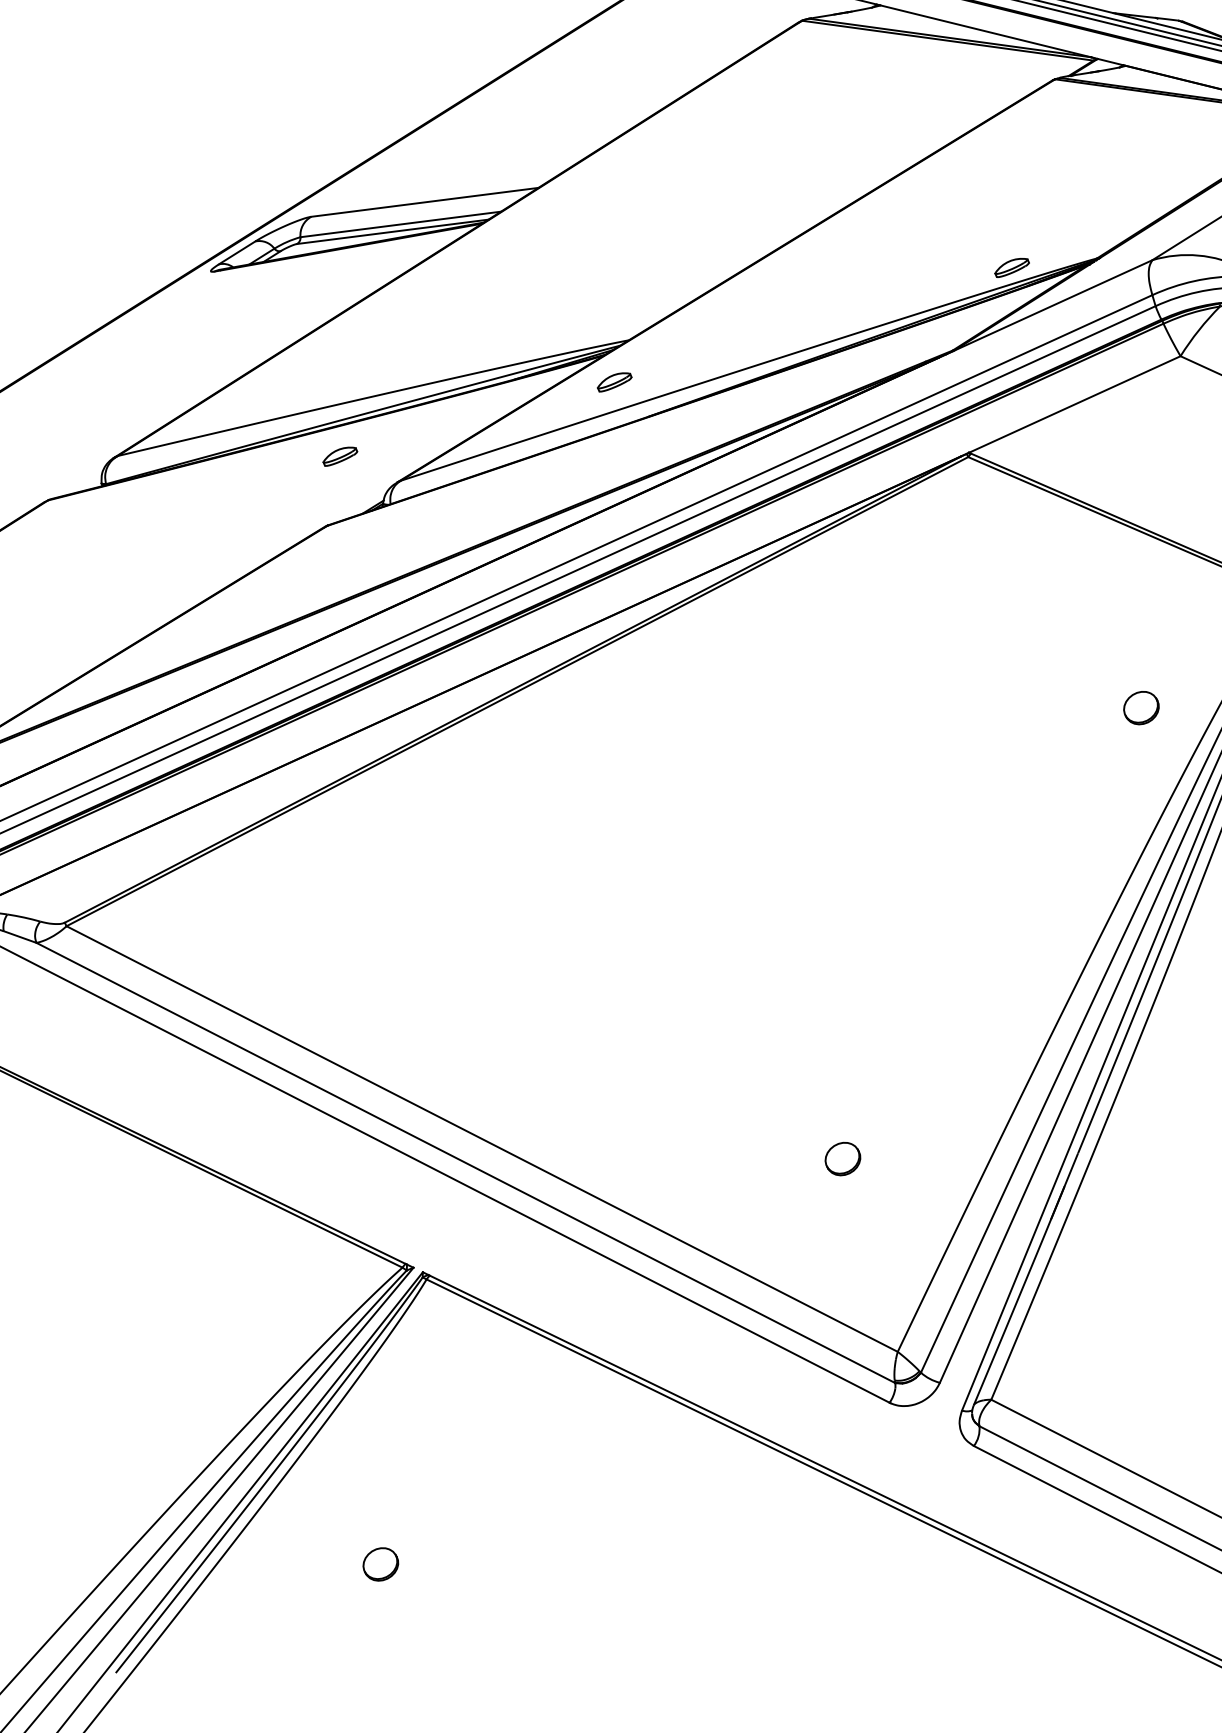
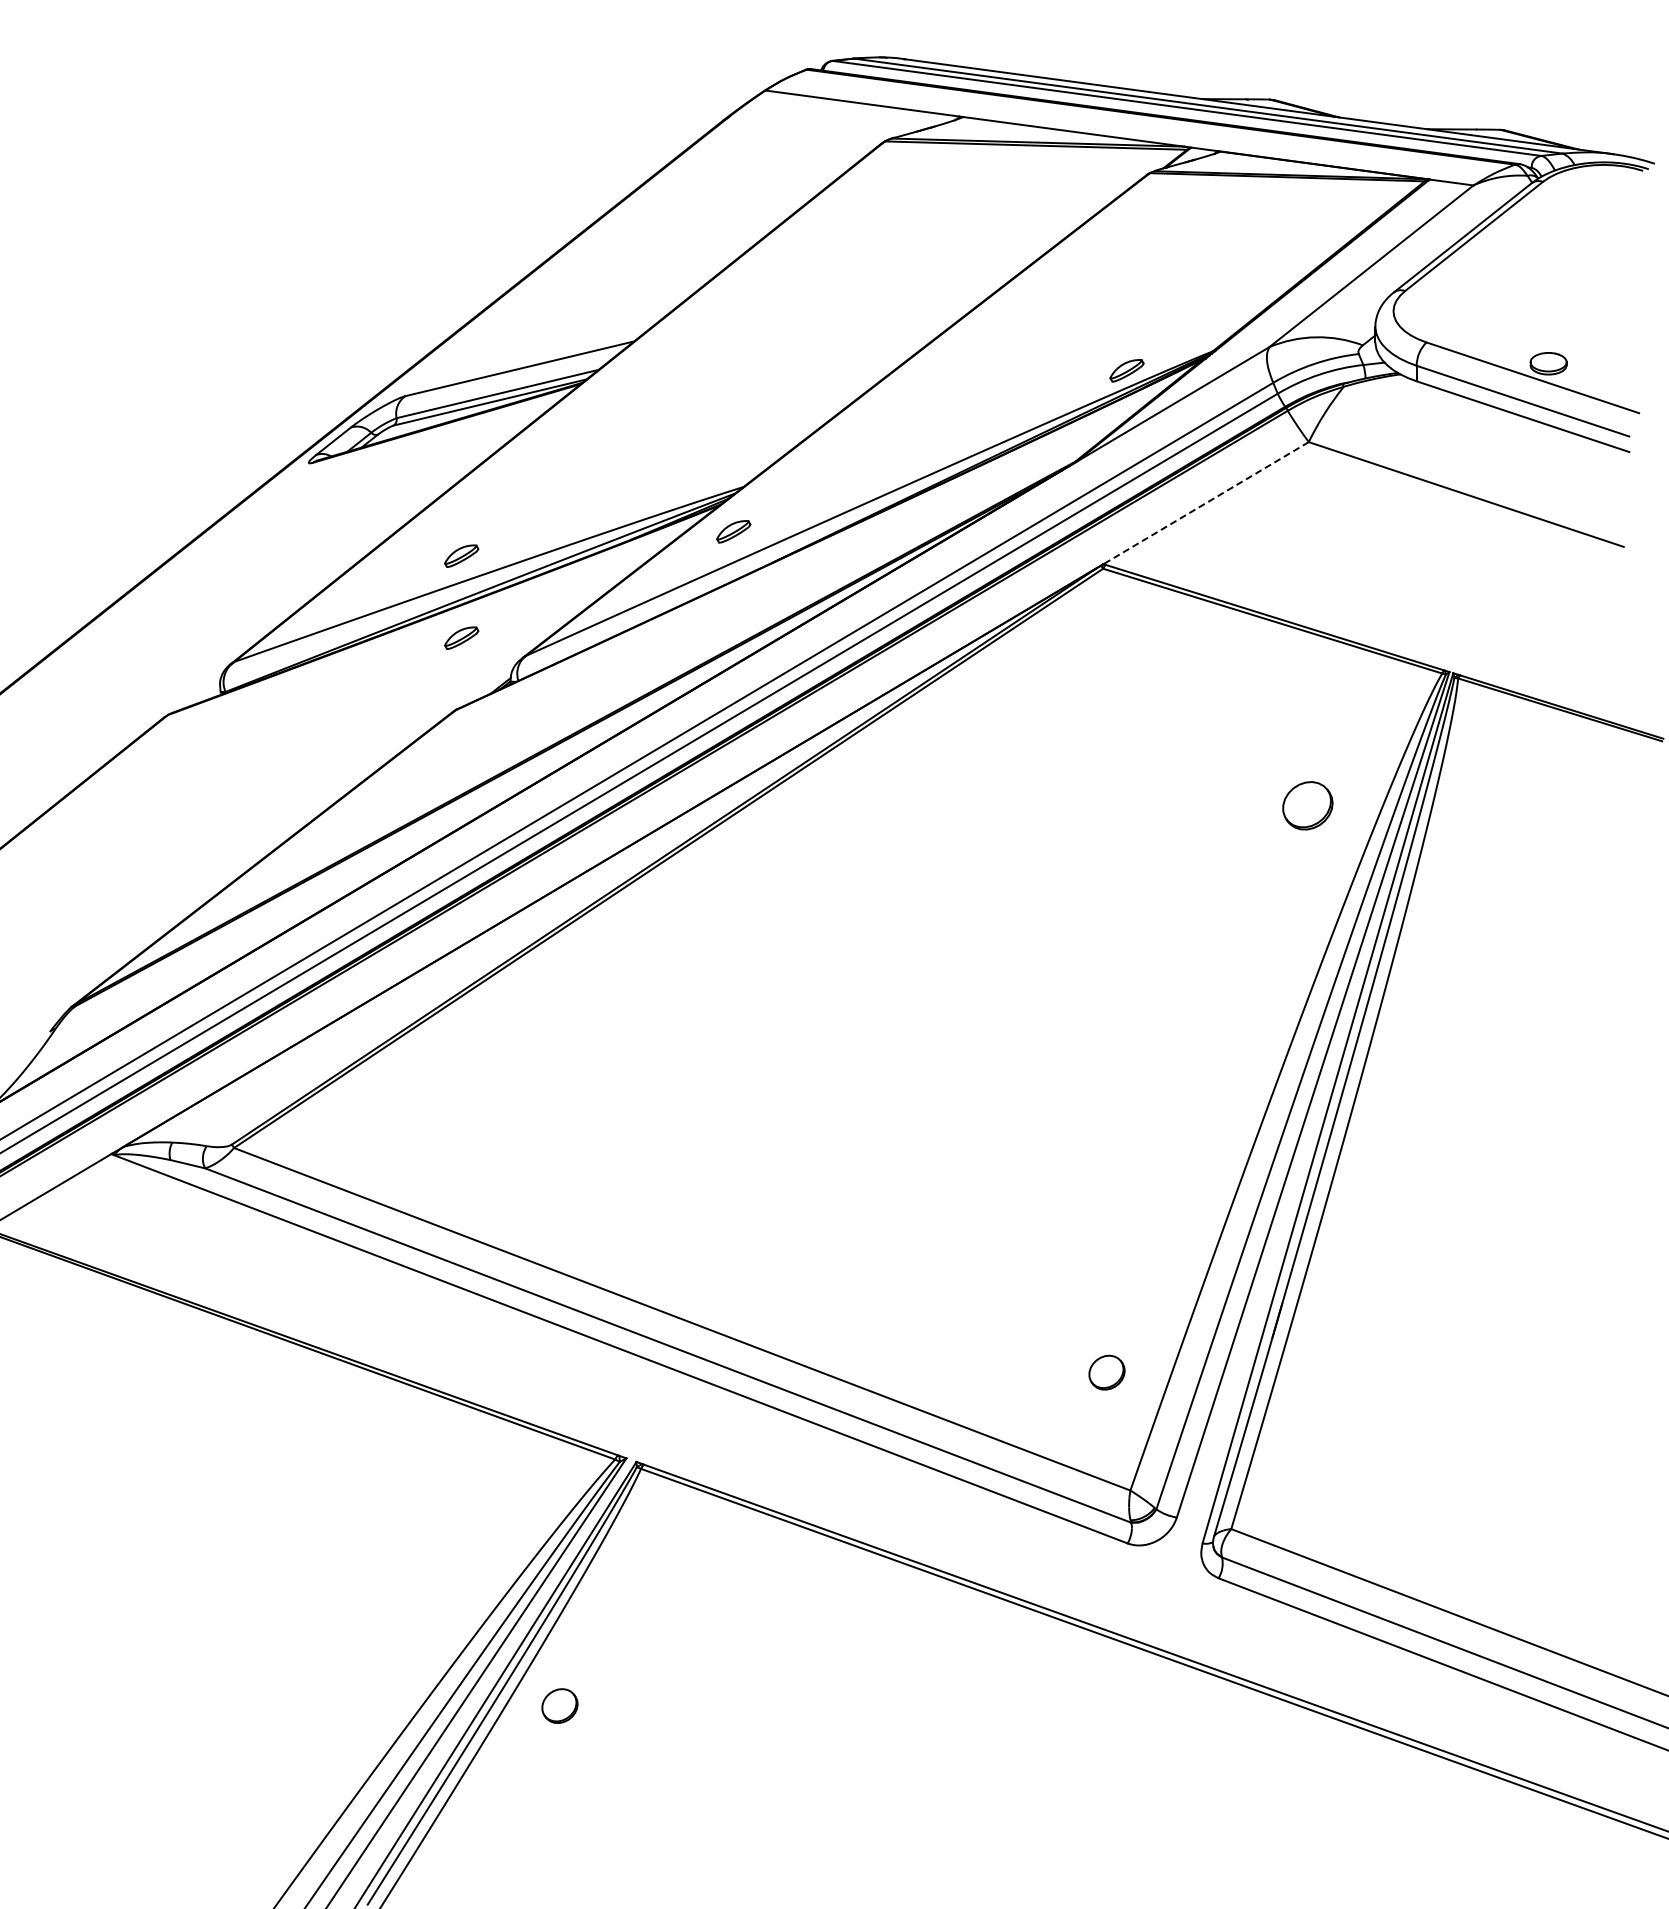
part: (348, 376) -> (461, 555), added
line: (1074, 404) -> (1205, 503), solid -> dashed
part: (1141, 707) -> (1307, 805), size x1.4
part: (842, 1158) -> (1106, 1372), moved
part: (380, 1563) -> (559, 1705), moved

